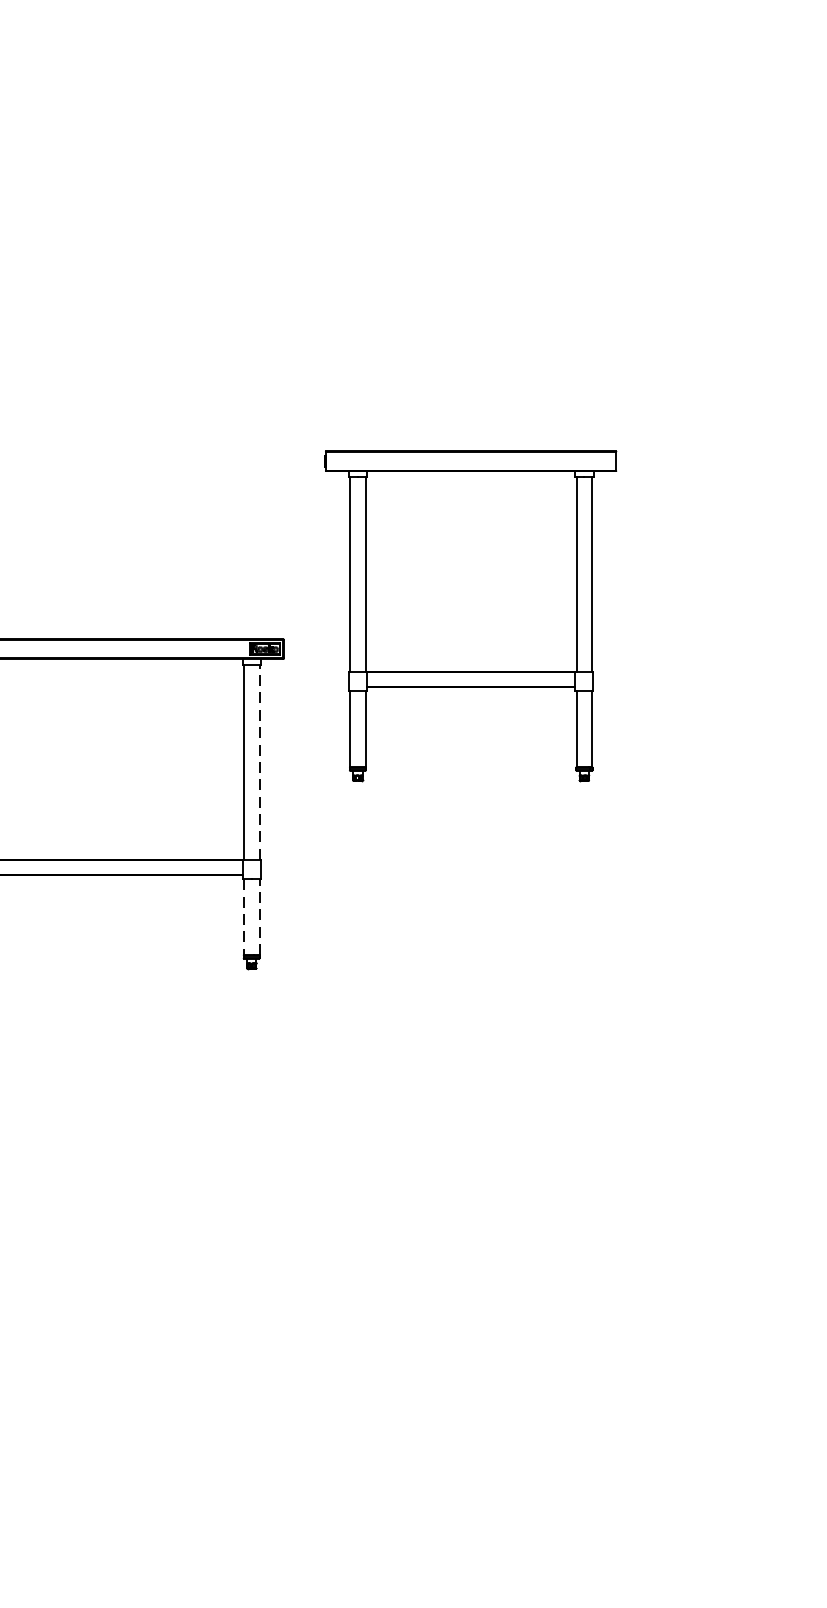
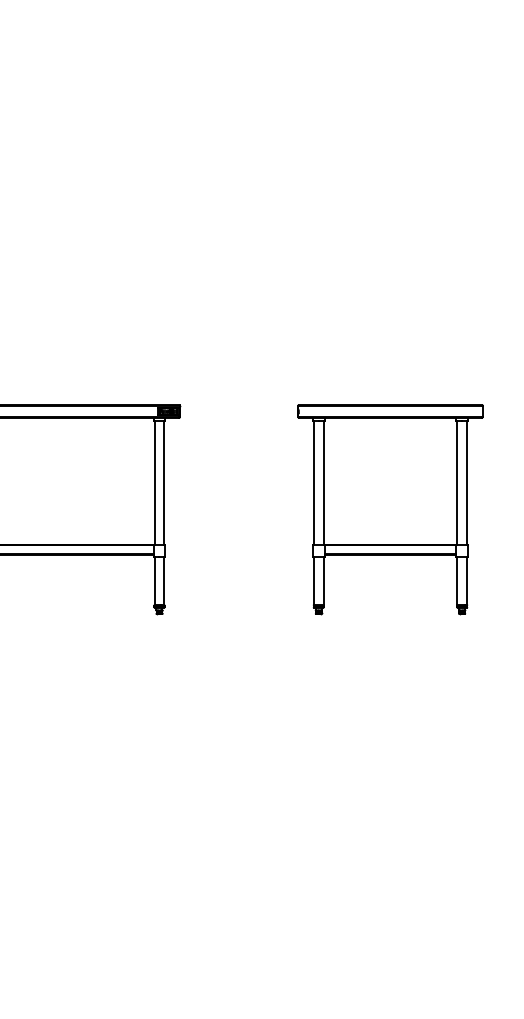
part: (471, 616) -> (390, 509), moved
line: (259, 762) -> (164, 483), dashed -> solid
line: (259, 916) -> (164, 580), dashed -> solid
line: (243, 917) -> (154, 581), dashed -> solid

